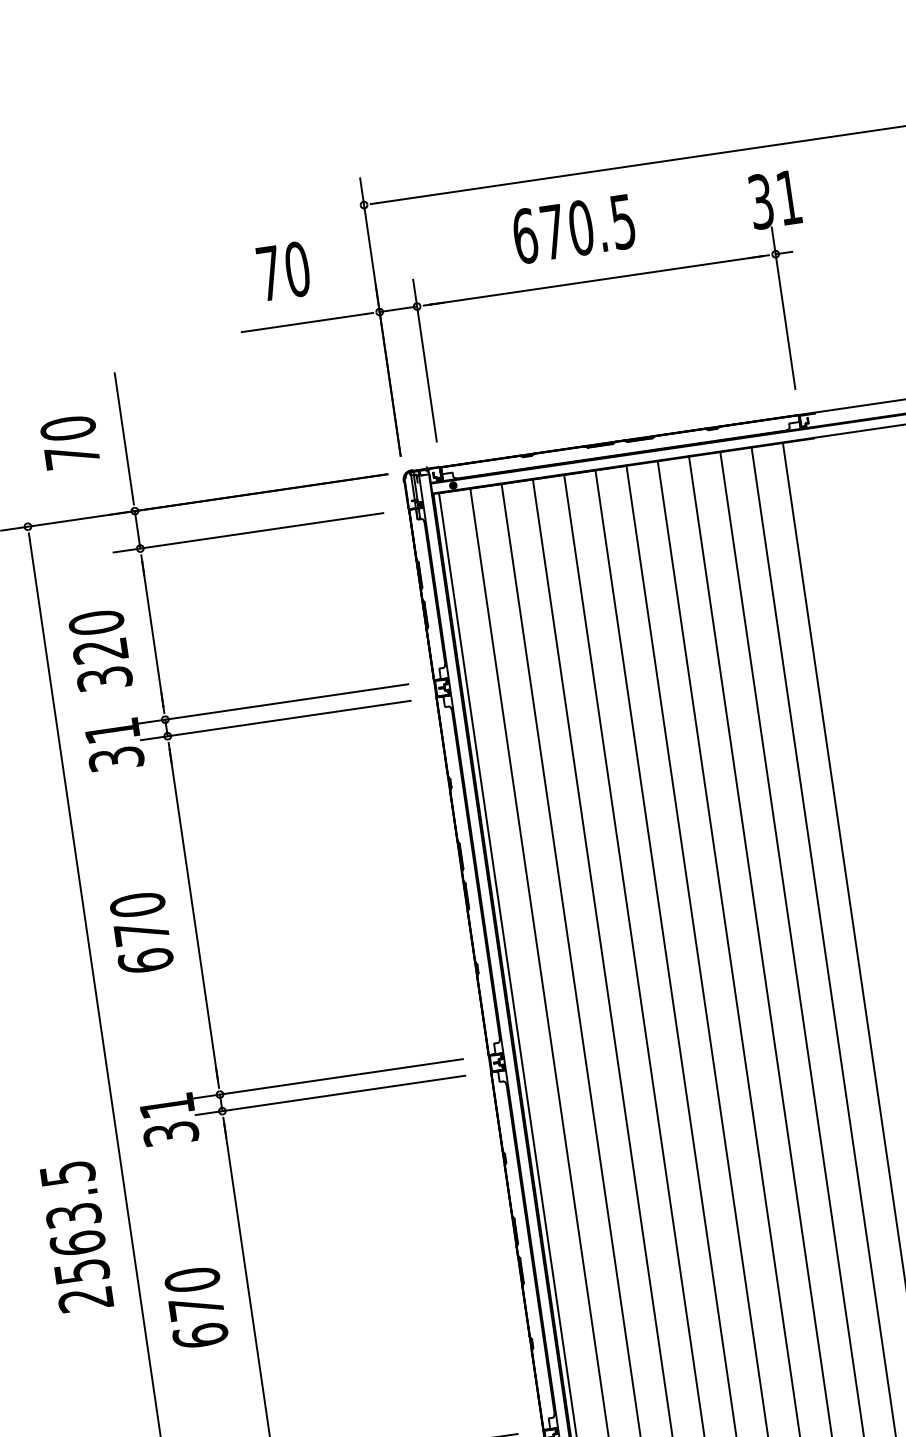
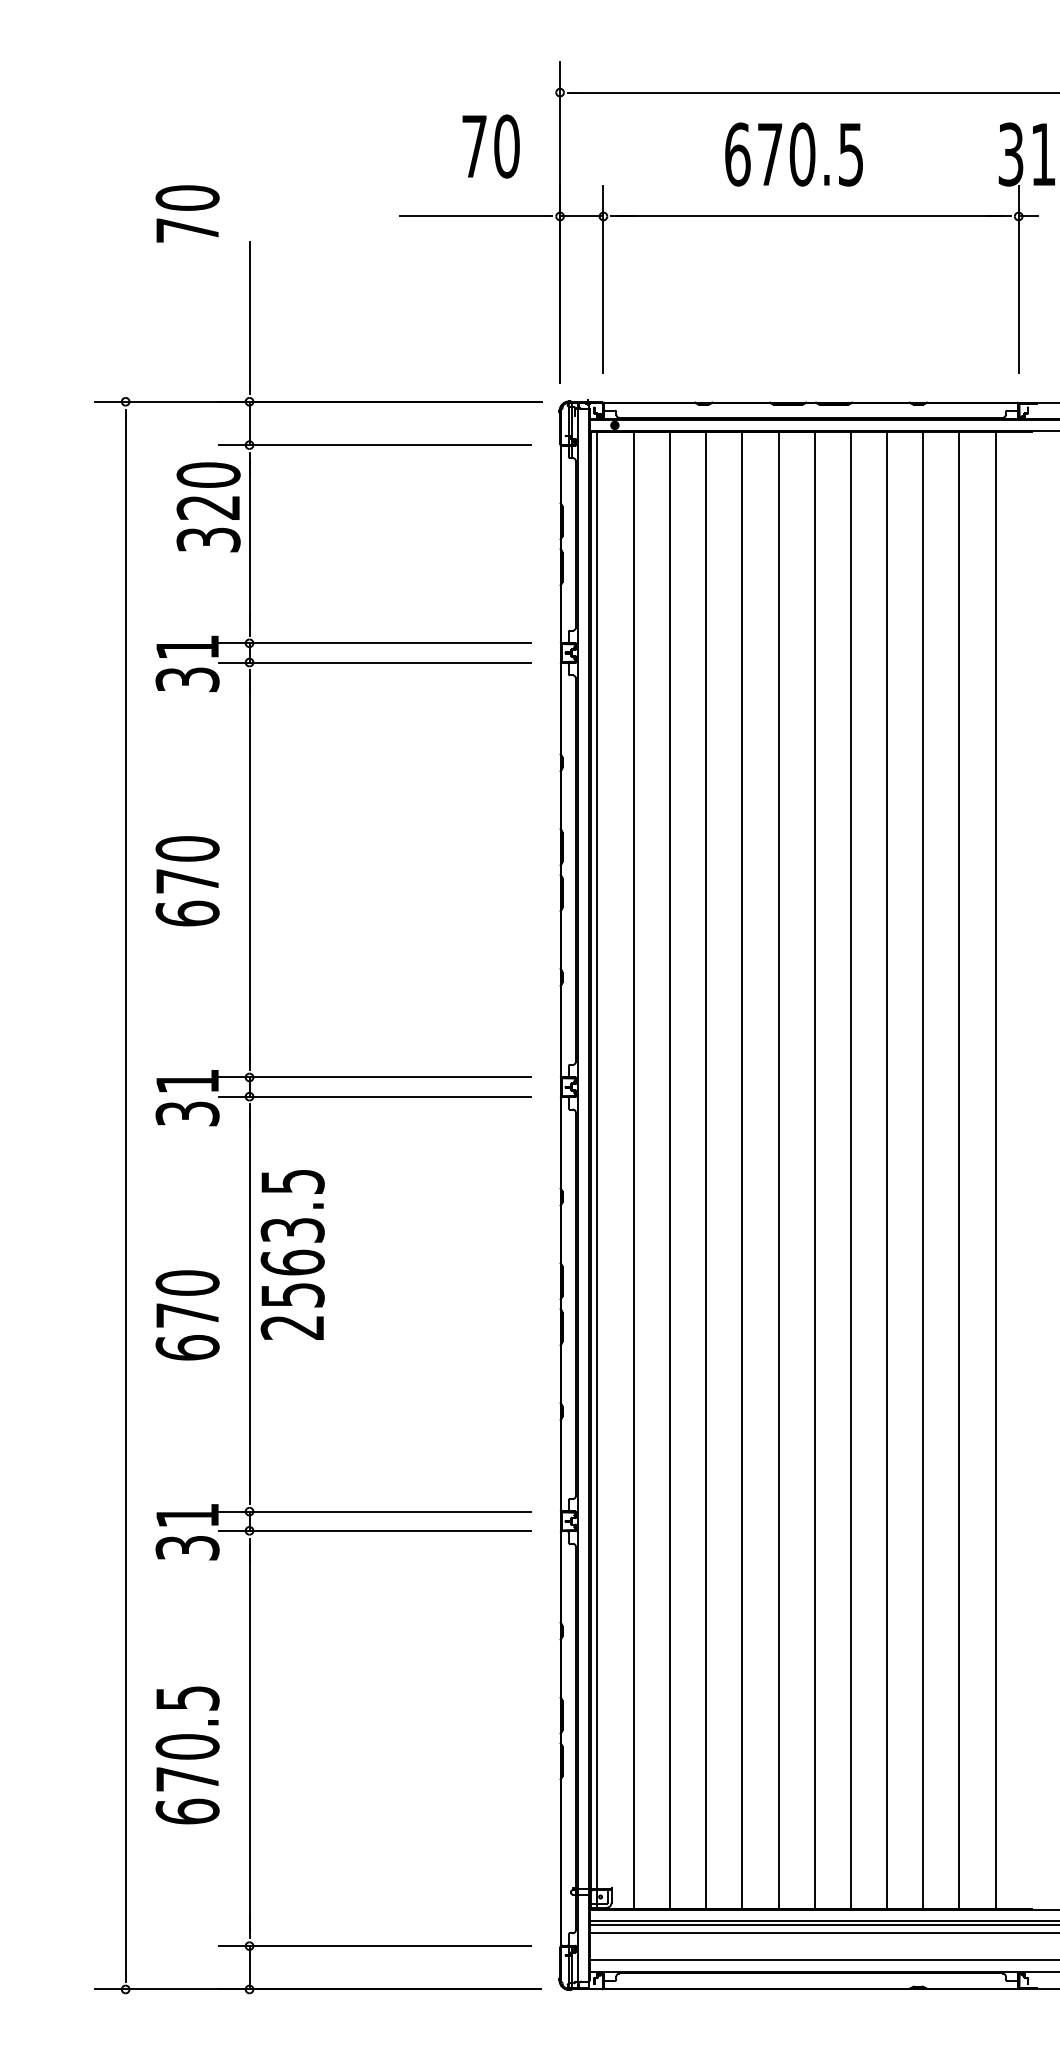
text: (283, 271) -> (490, 146), moved
text: (70, 441) -> (187, 213), moved
text: (100, 650) -> (208, 507), moved
text: (76, 1236) -> (292, 1254), moved

